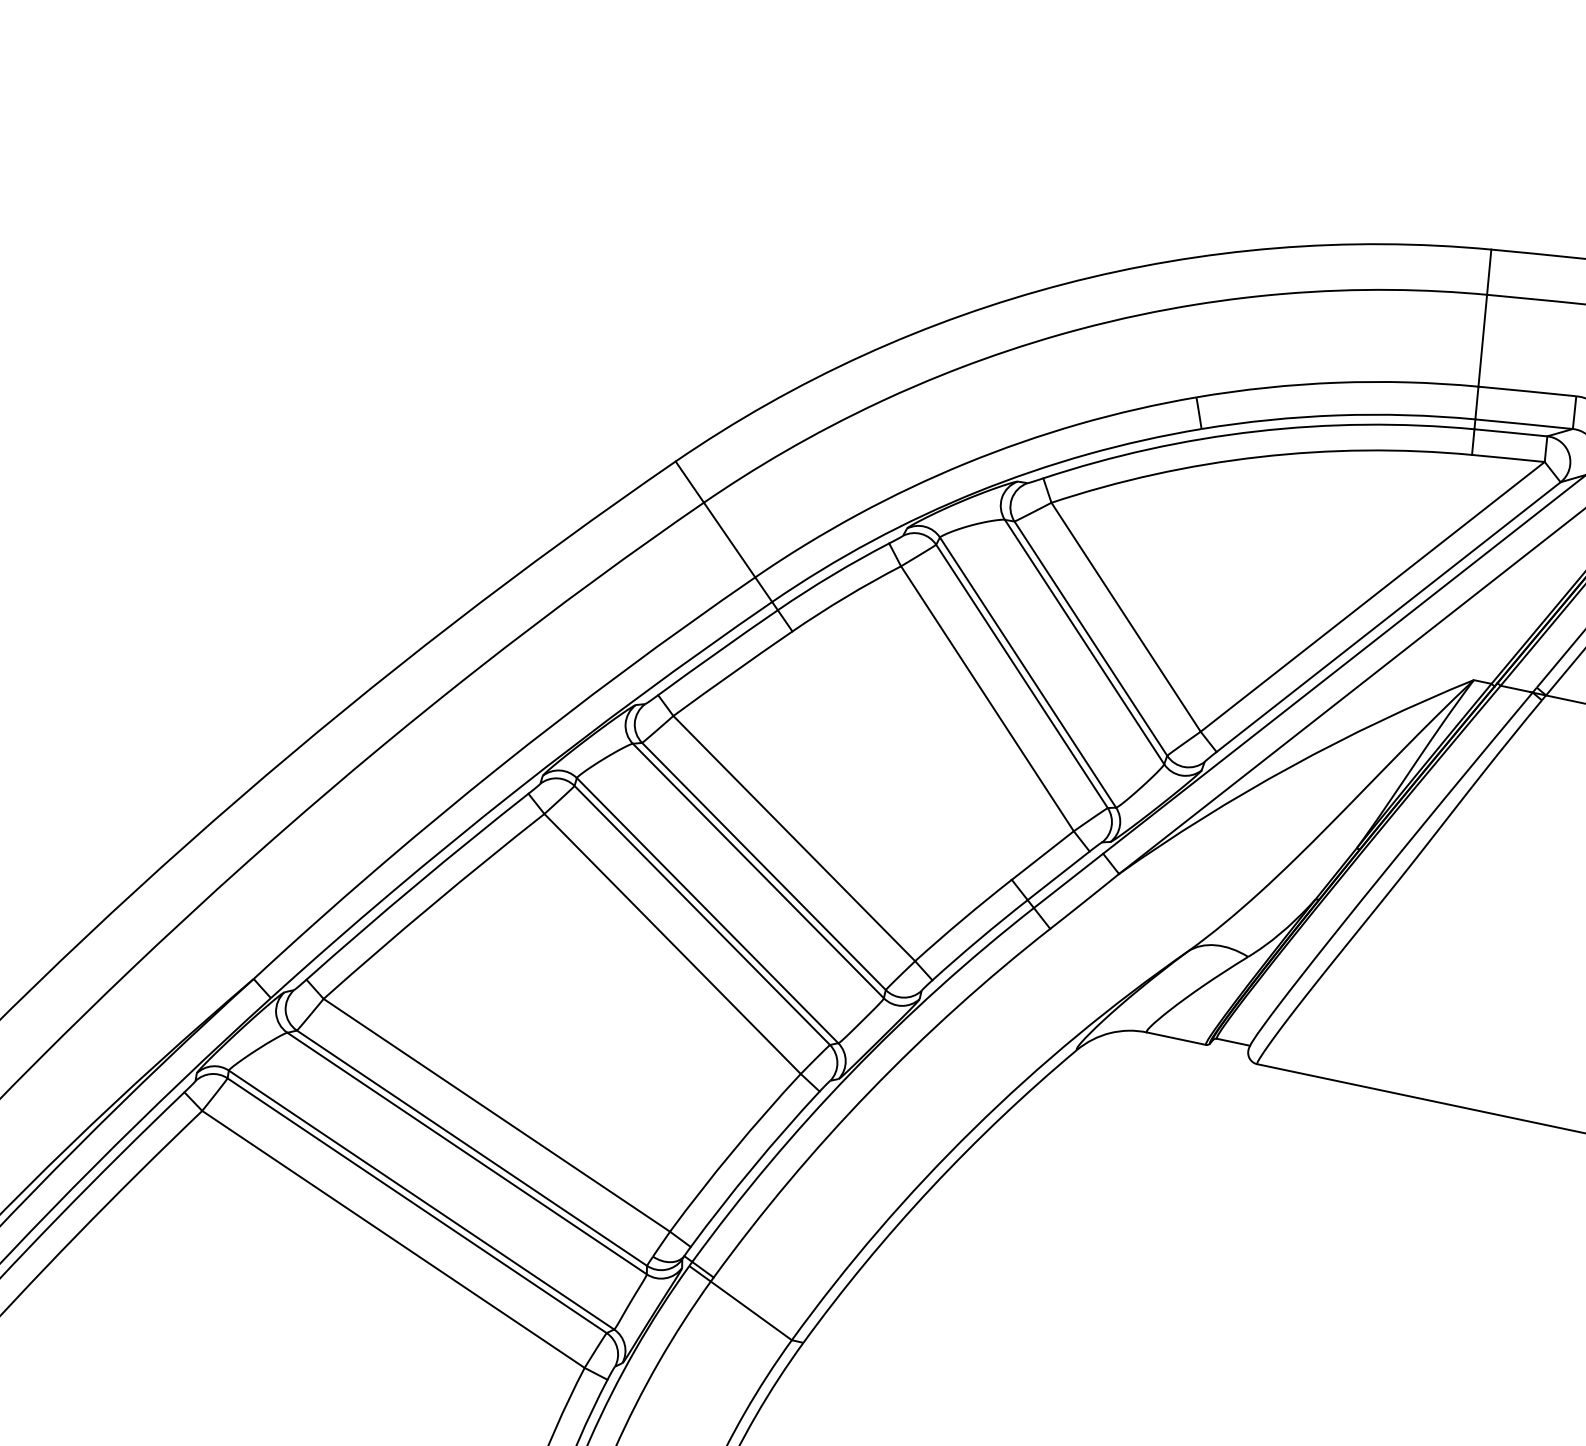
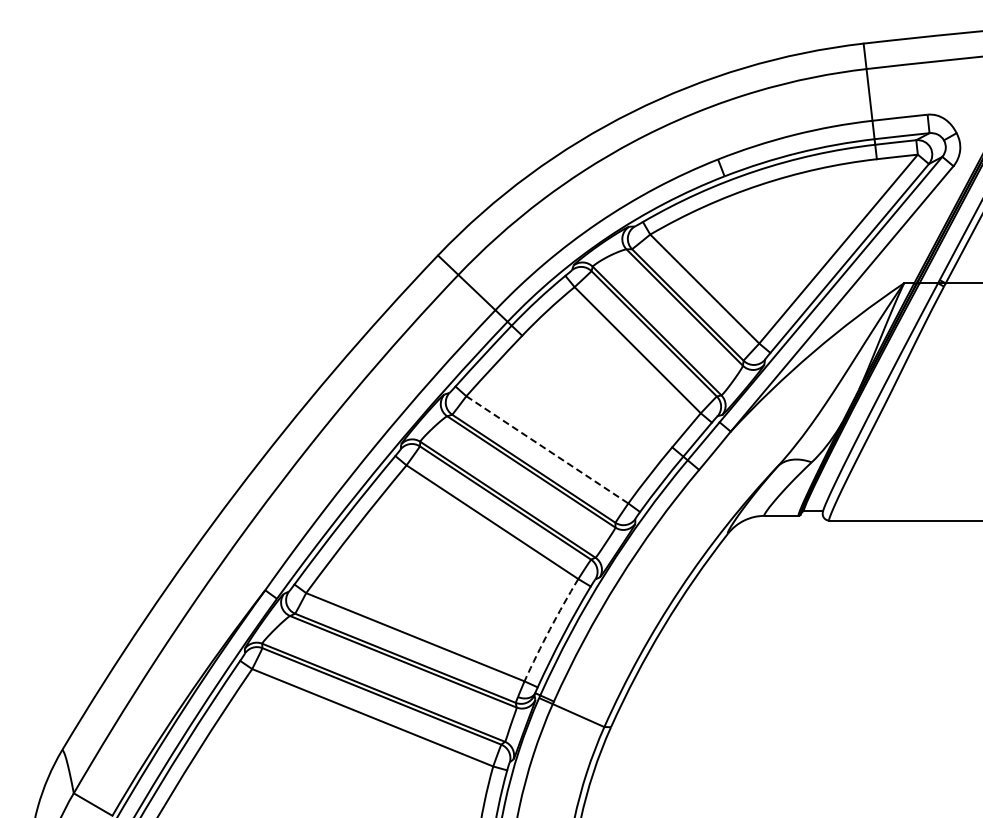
line: (794, 839) -> (547, 450), solid -> dashed
arc: (732, 1150) -> (549, 629), solid -> dashed

